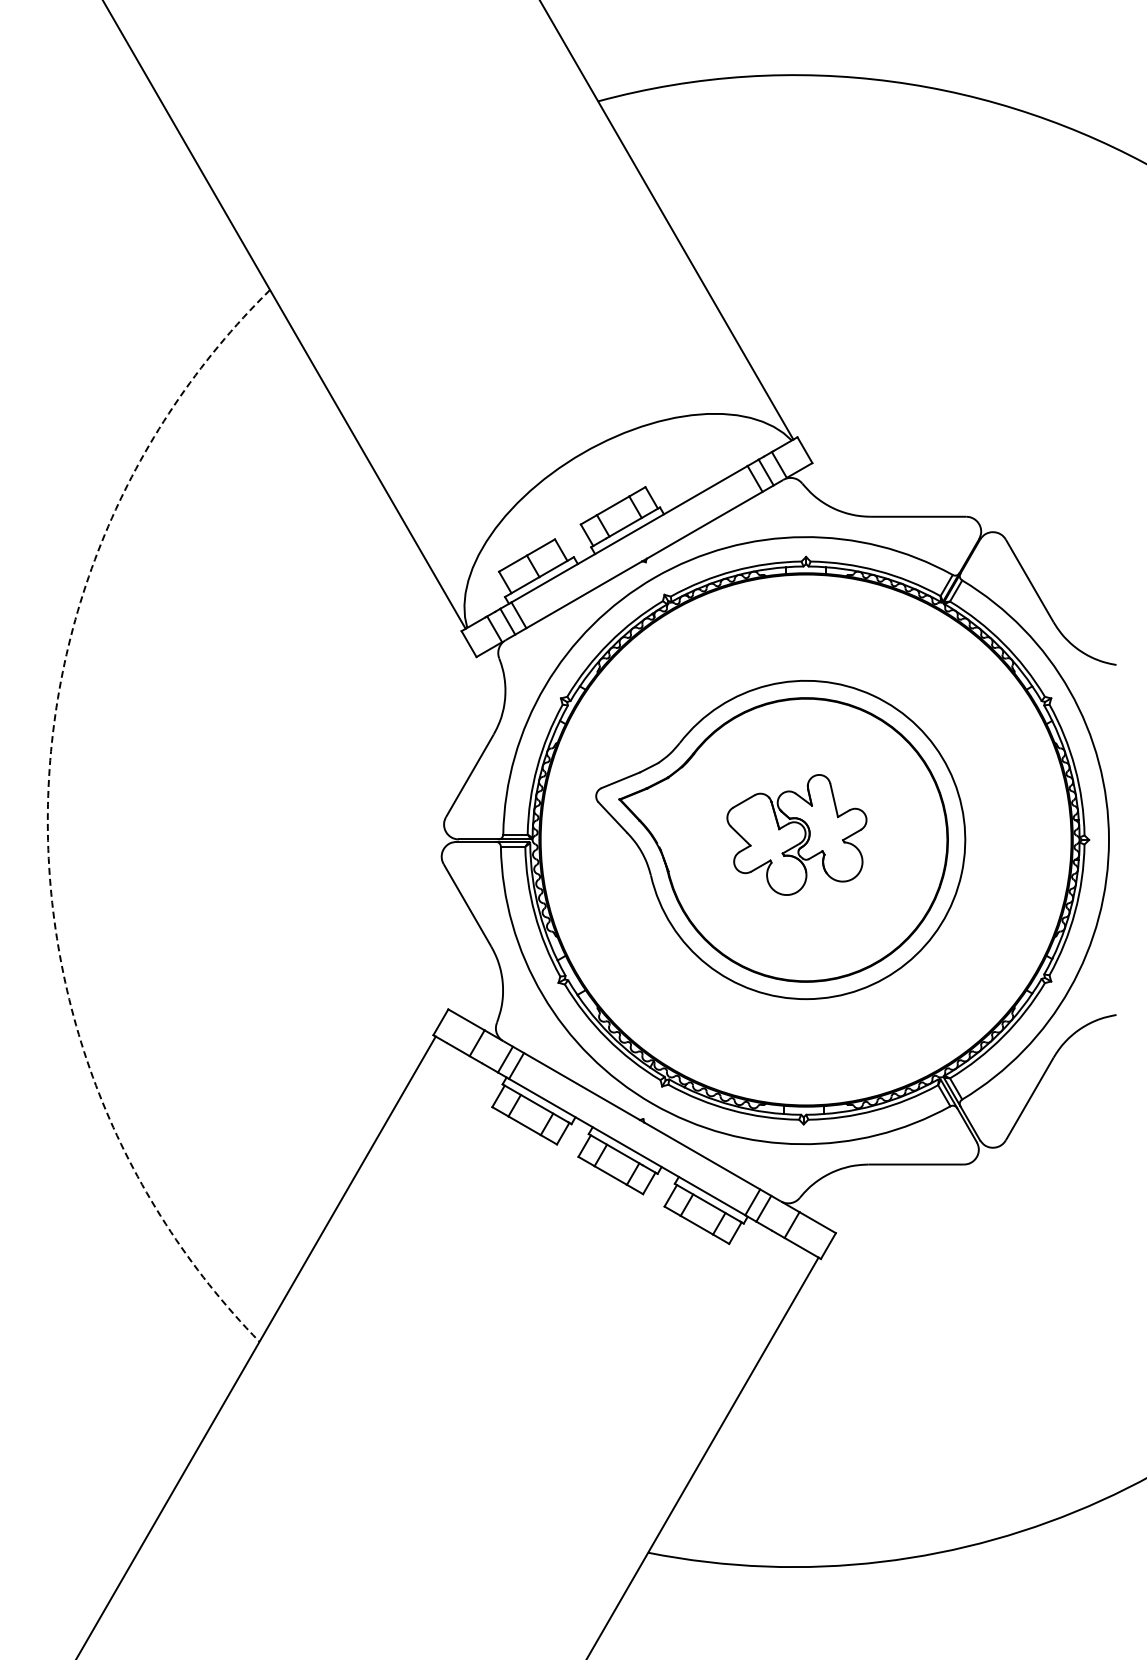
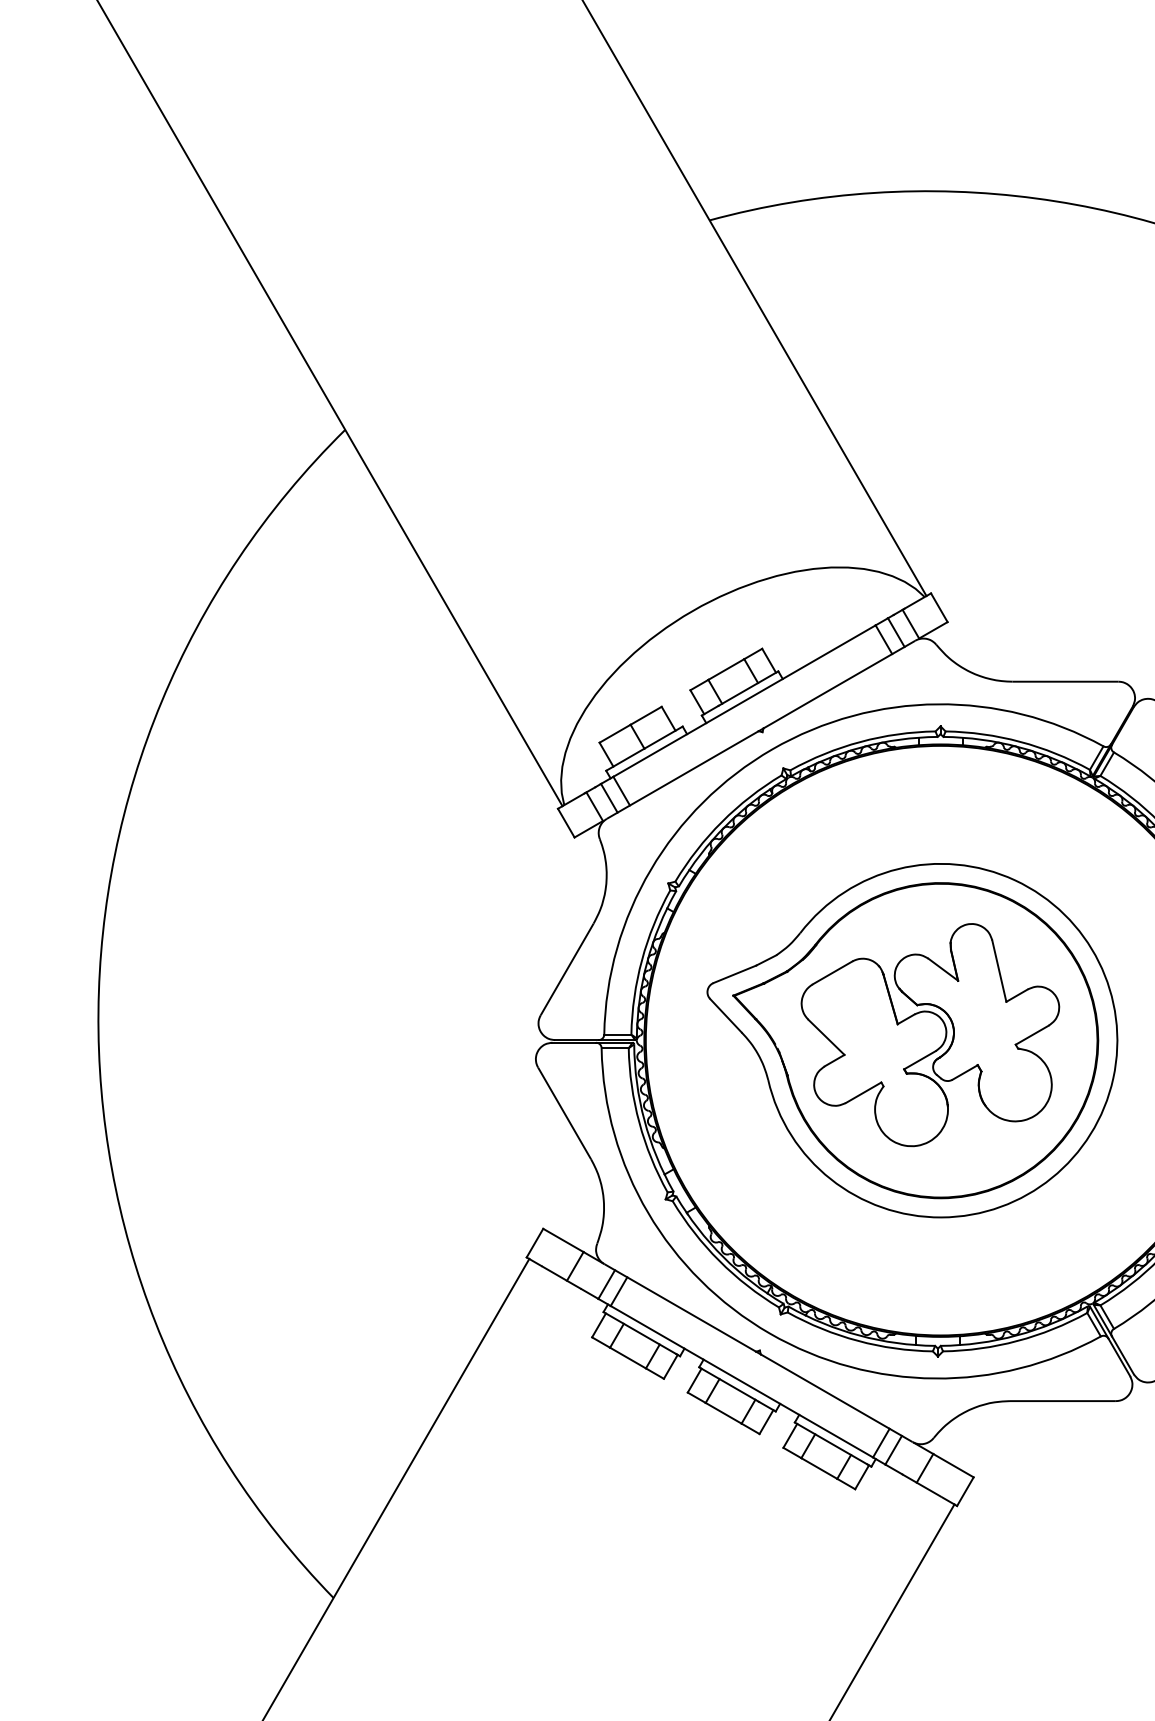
arc: (47, 813) -> (98, 1011), dashed -> solid
part: (796, 834) -> (929, 1034), size x1.67

